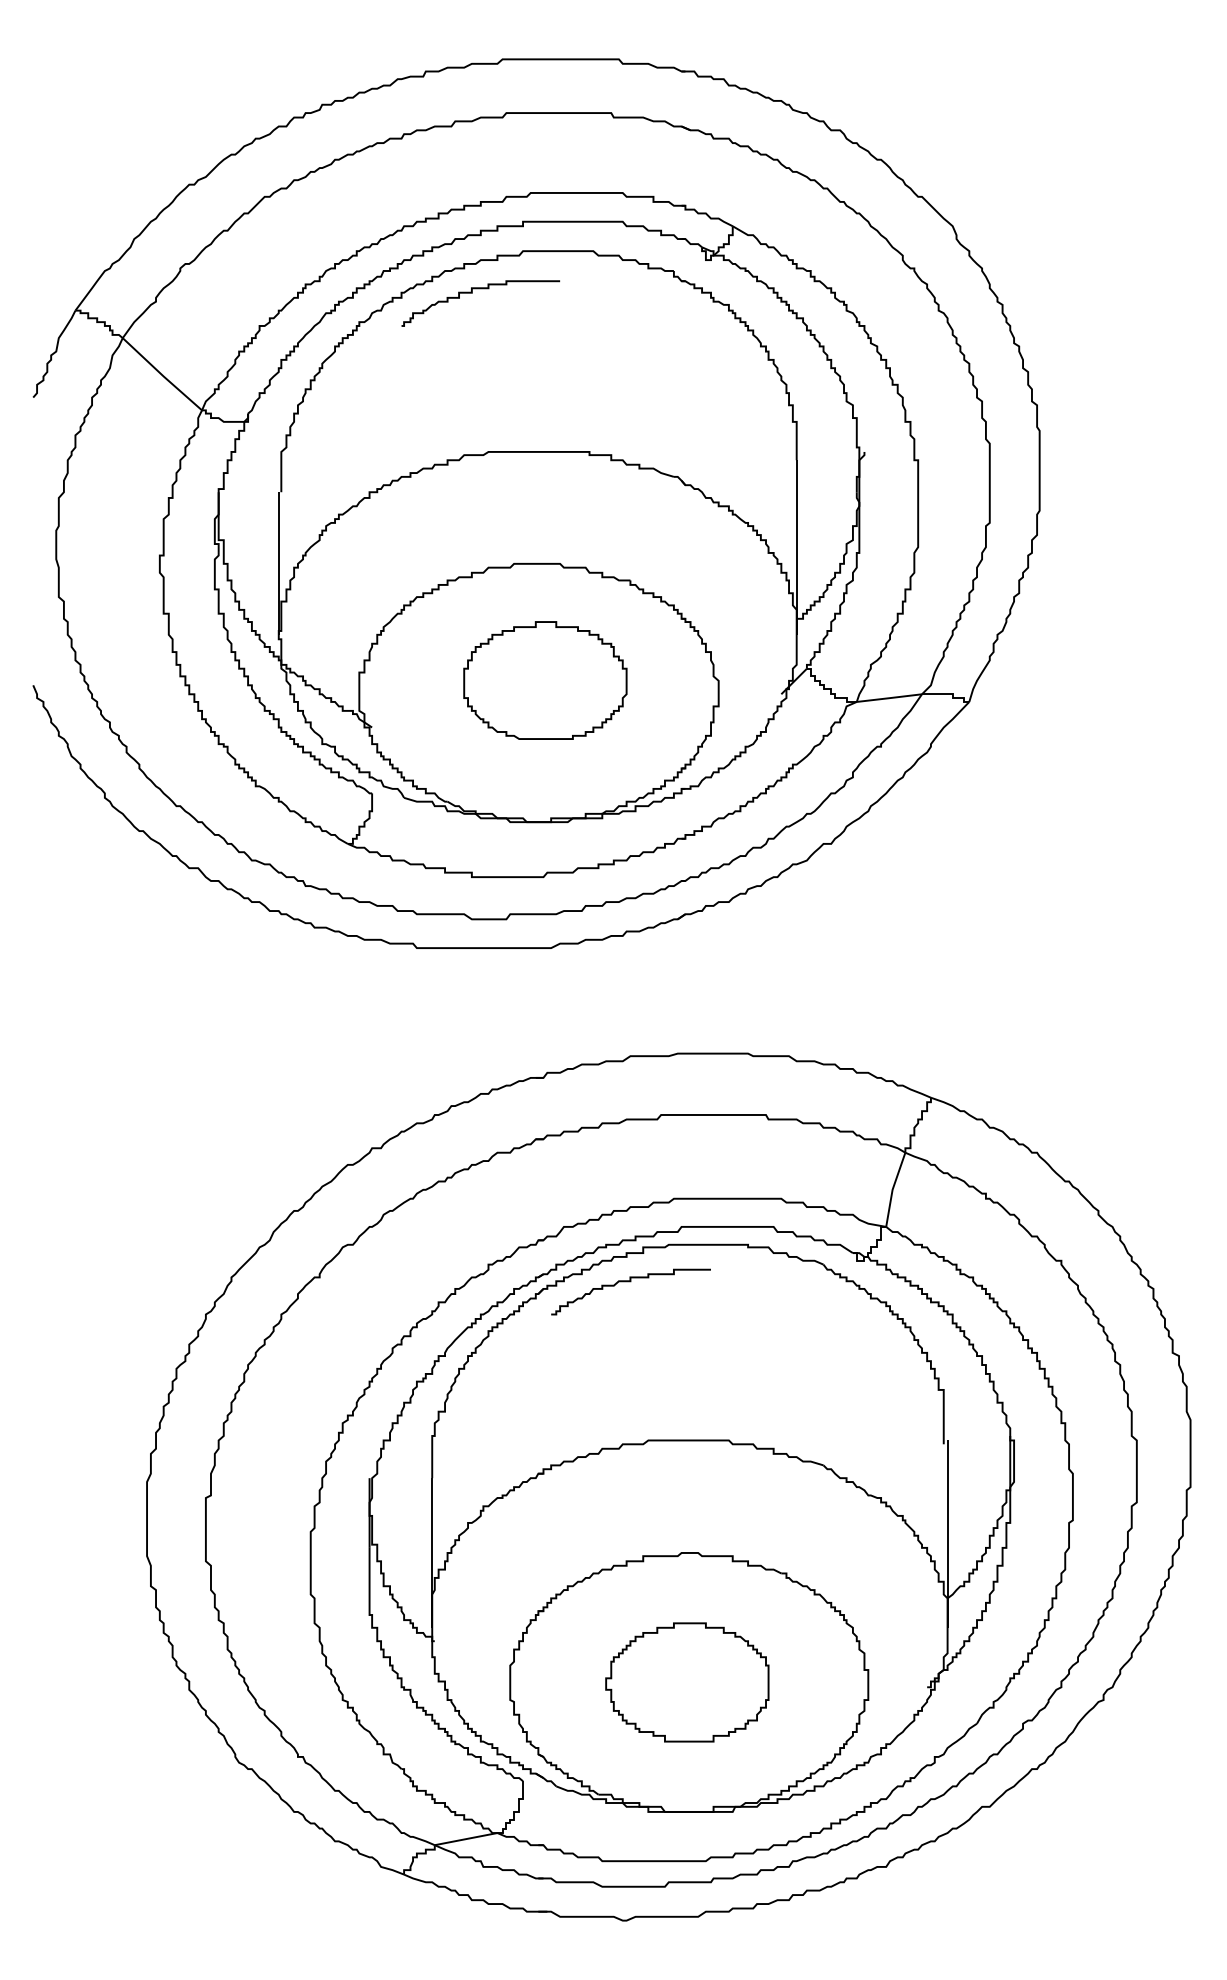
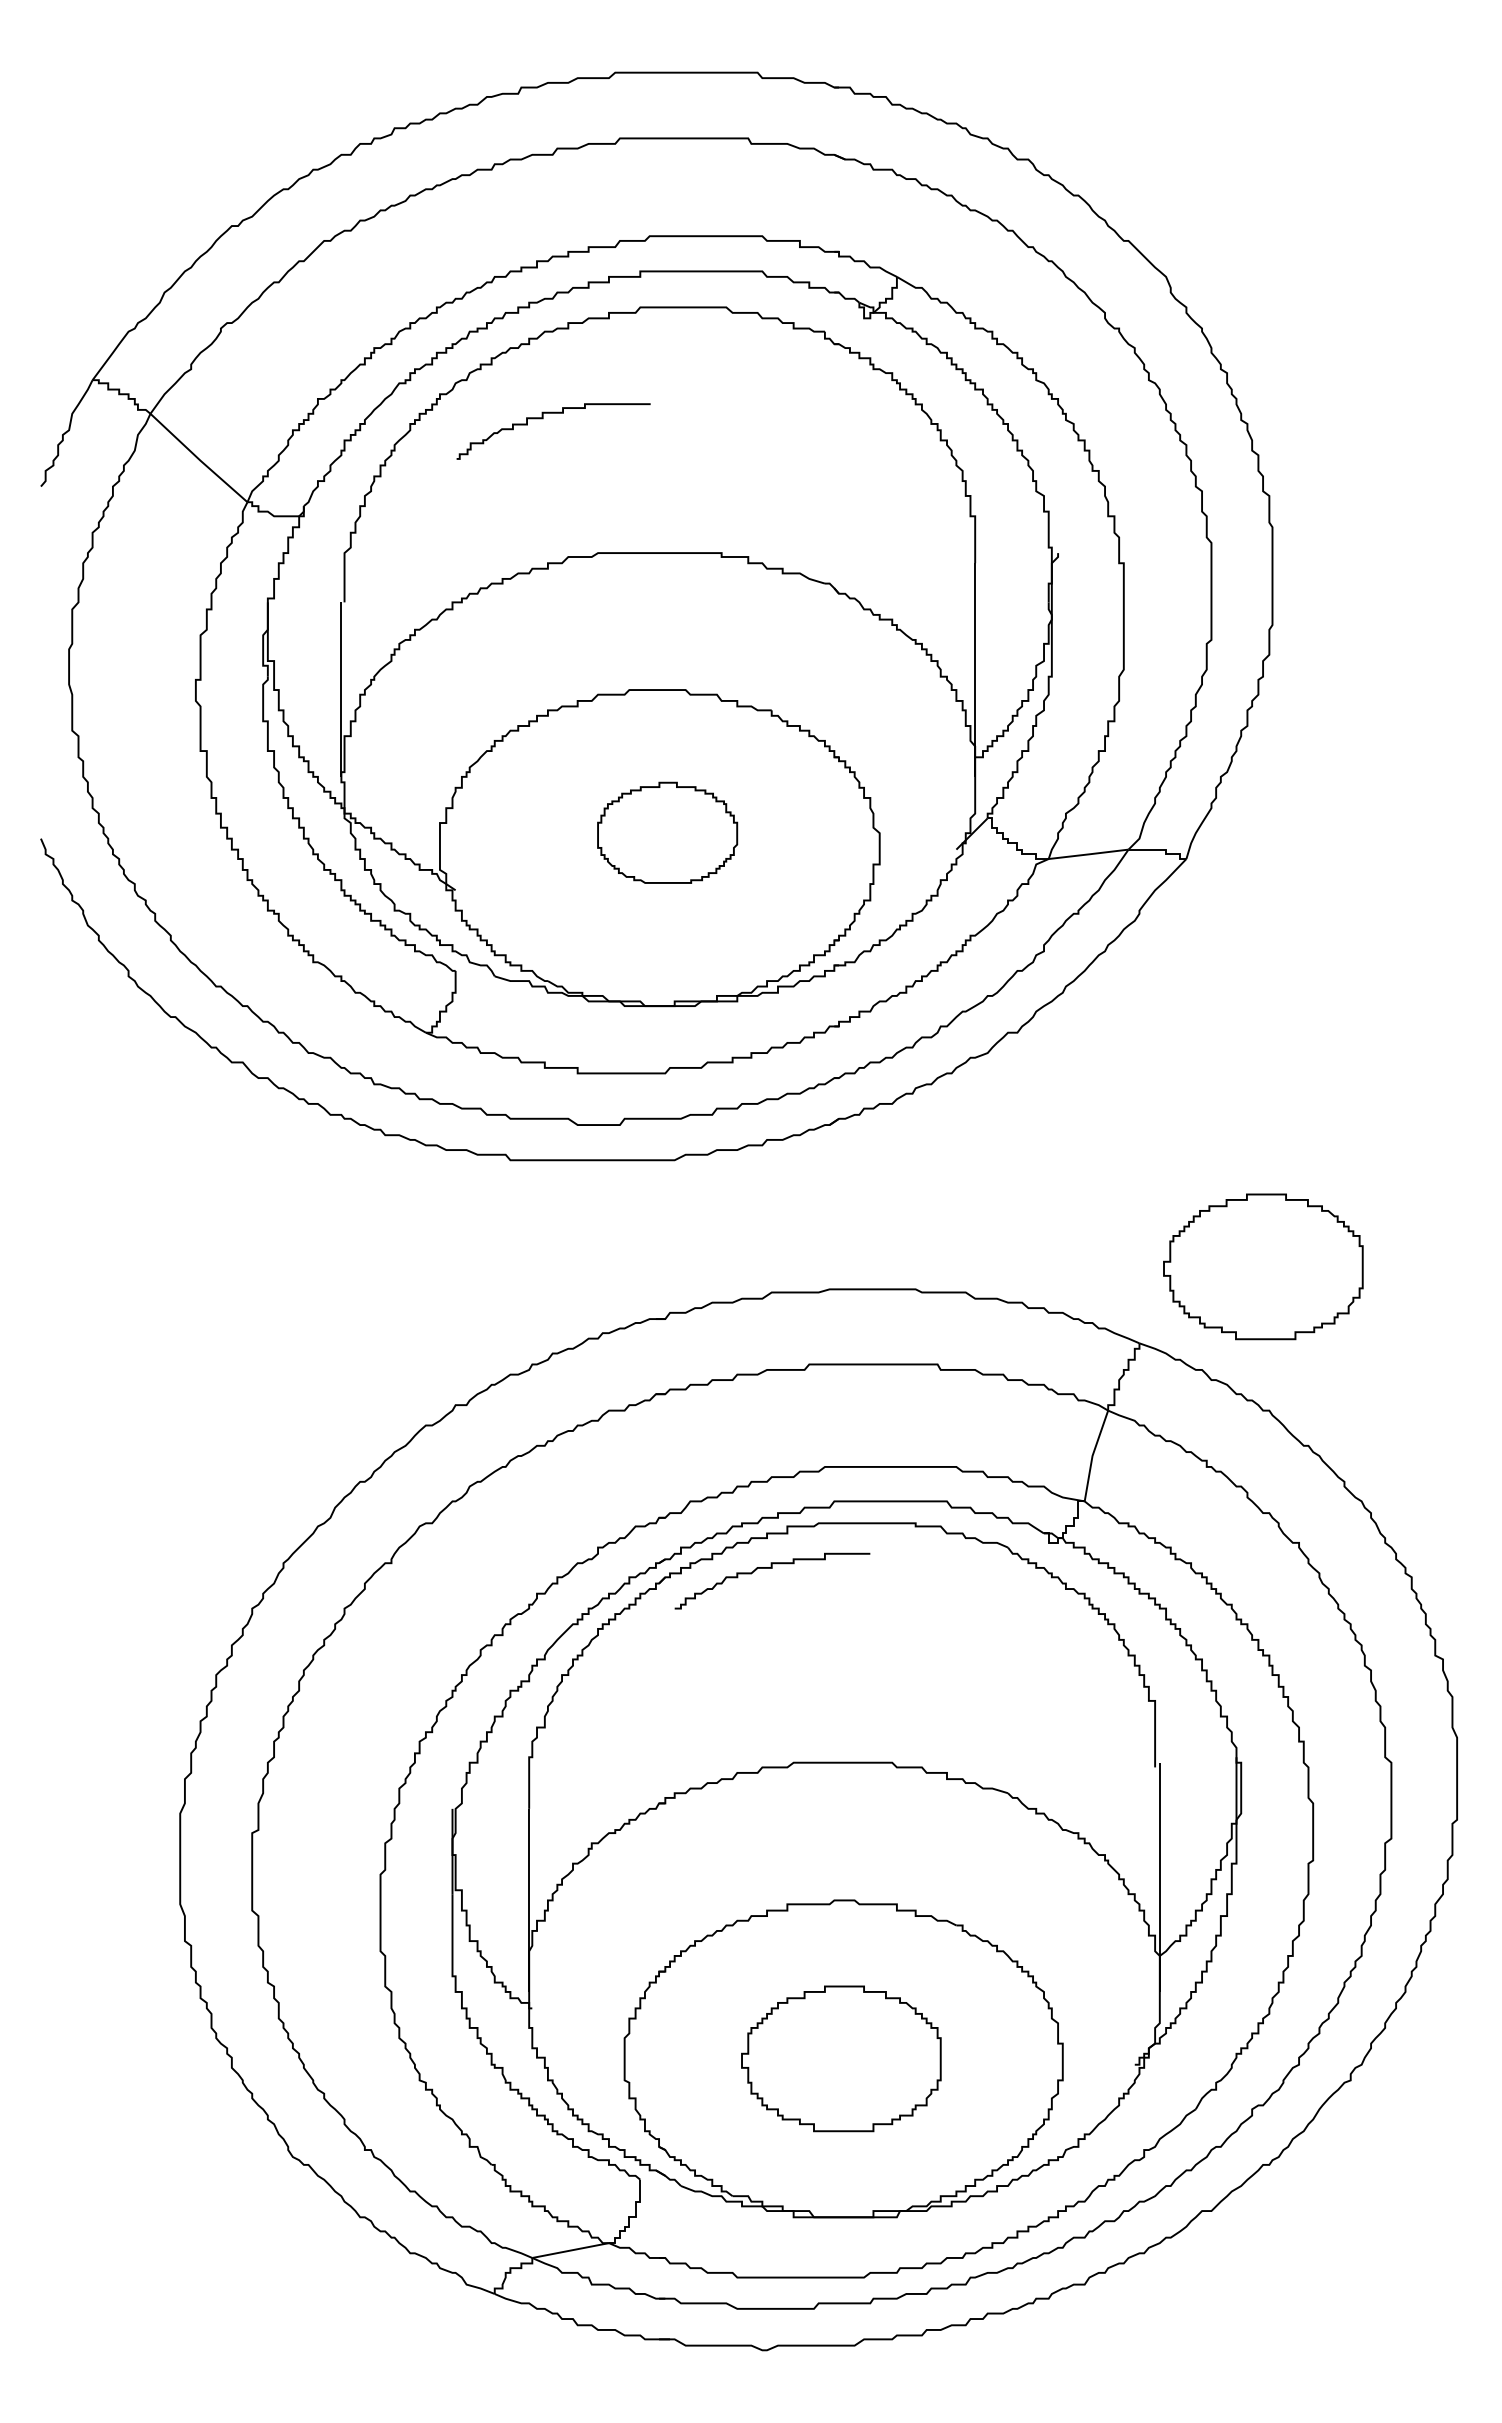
curve: (472, 293) -> (543, 419), moved
part: (545, 680) -> (667, 832), size x0.7
part: (1032, 1034) -> (1263, 1266), added

